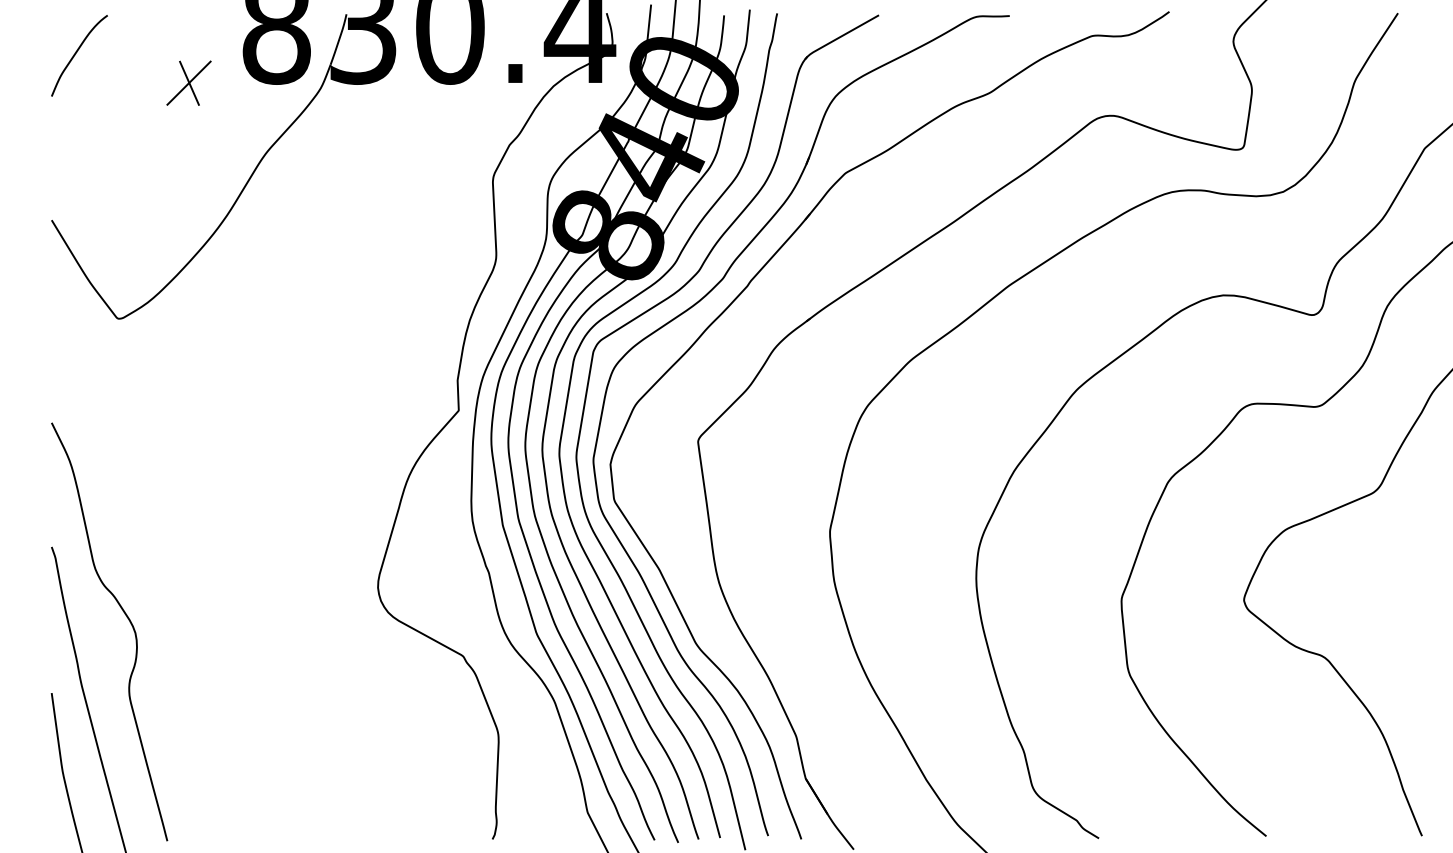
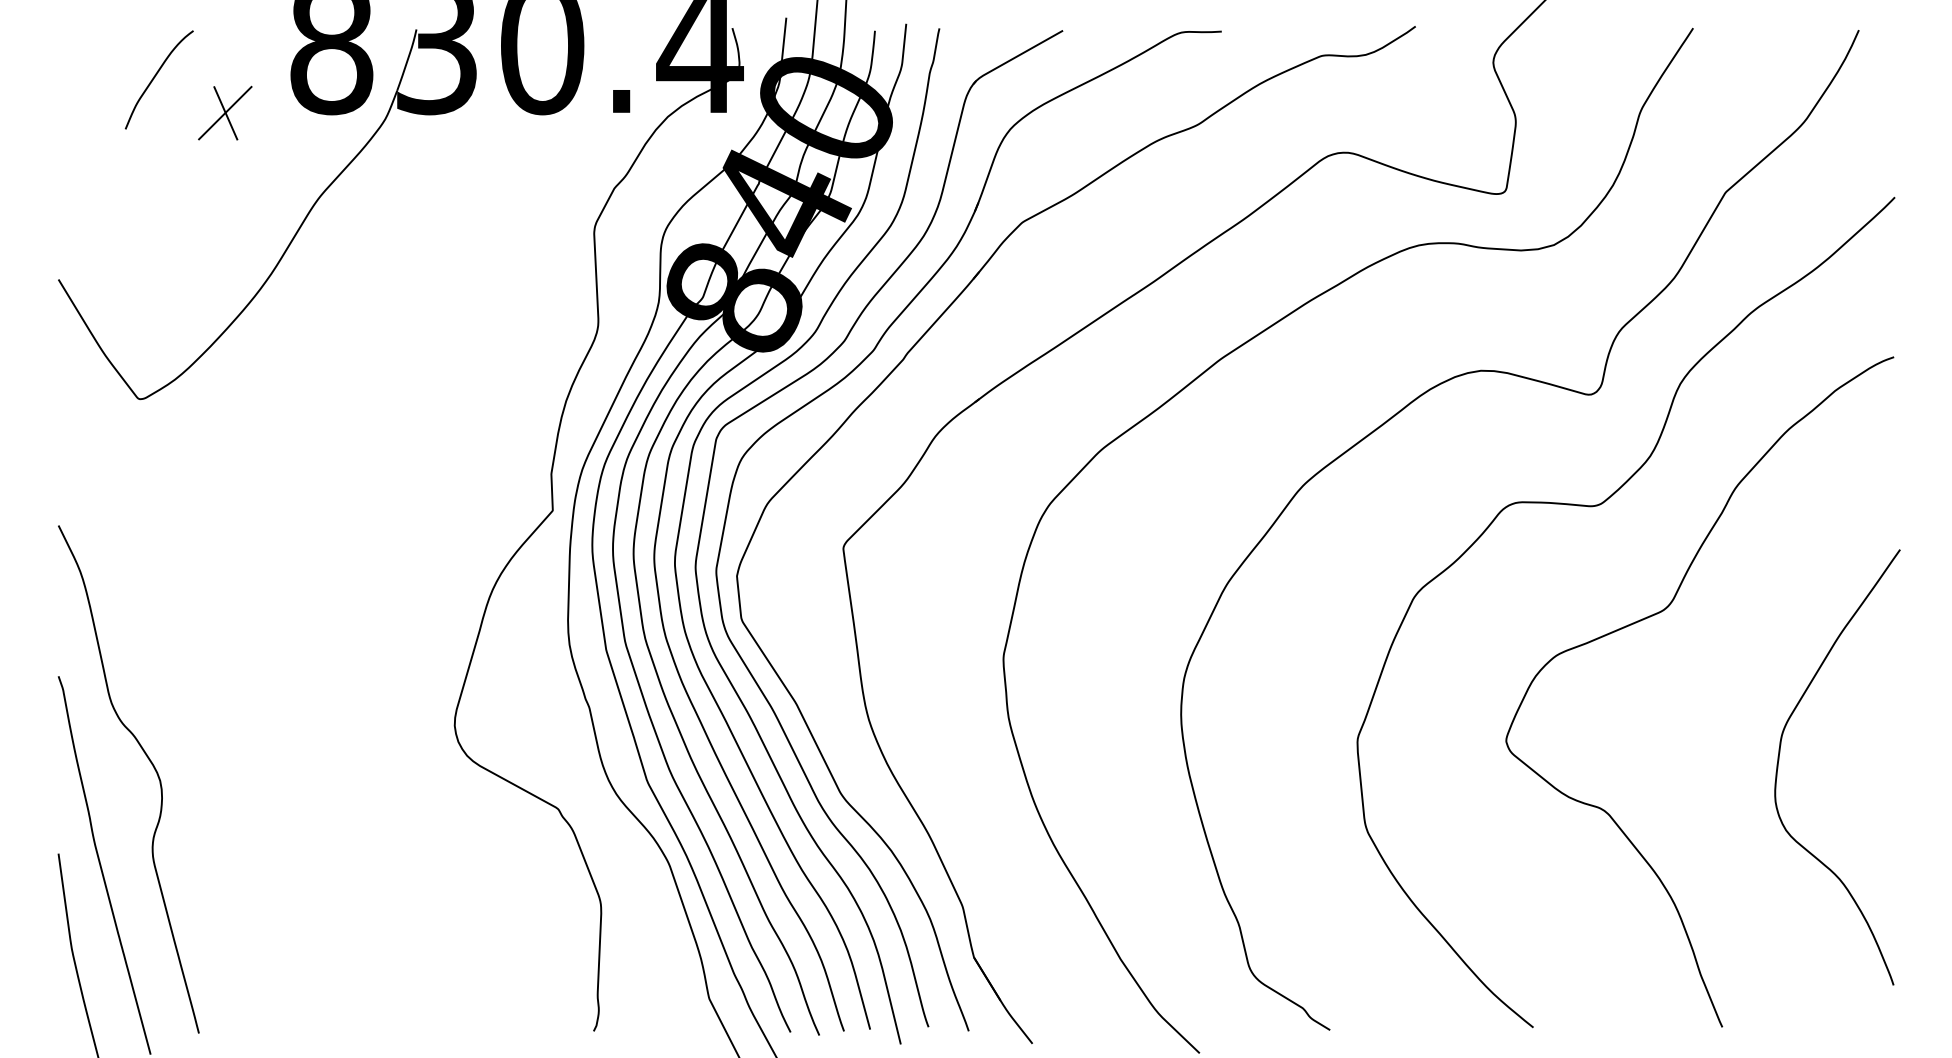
curve: (76, 53) -> (155, 77), moved

